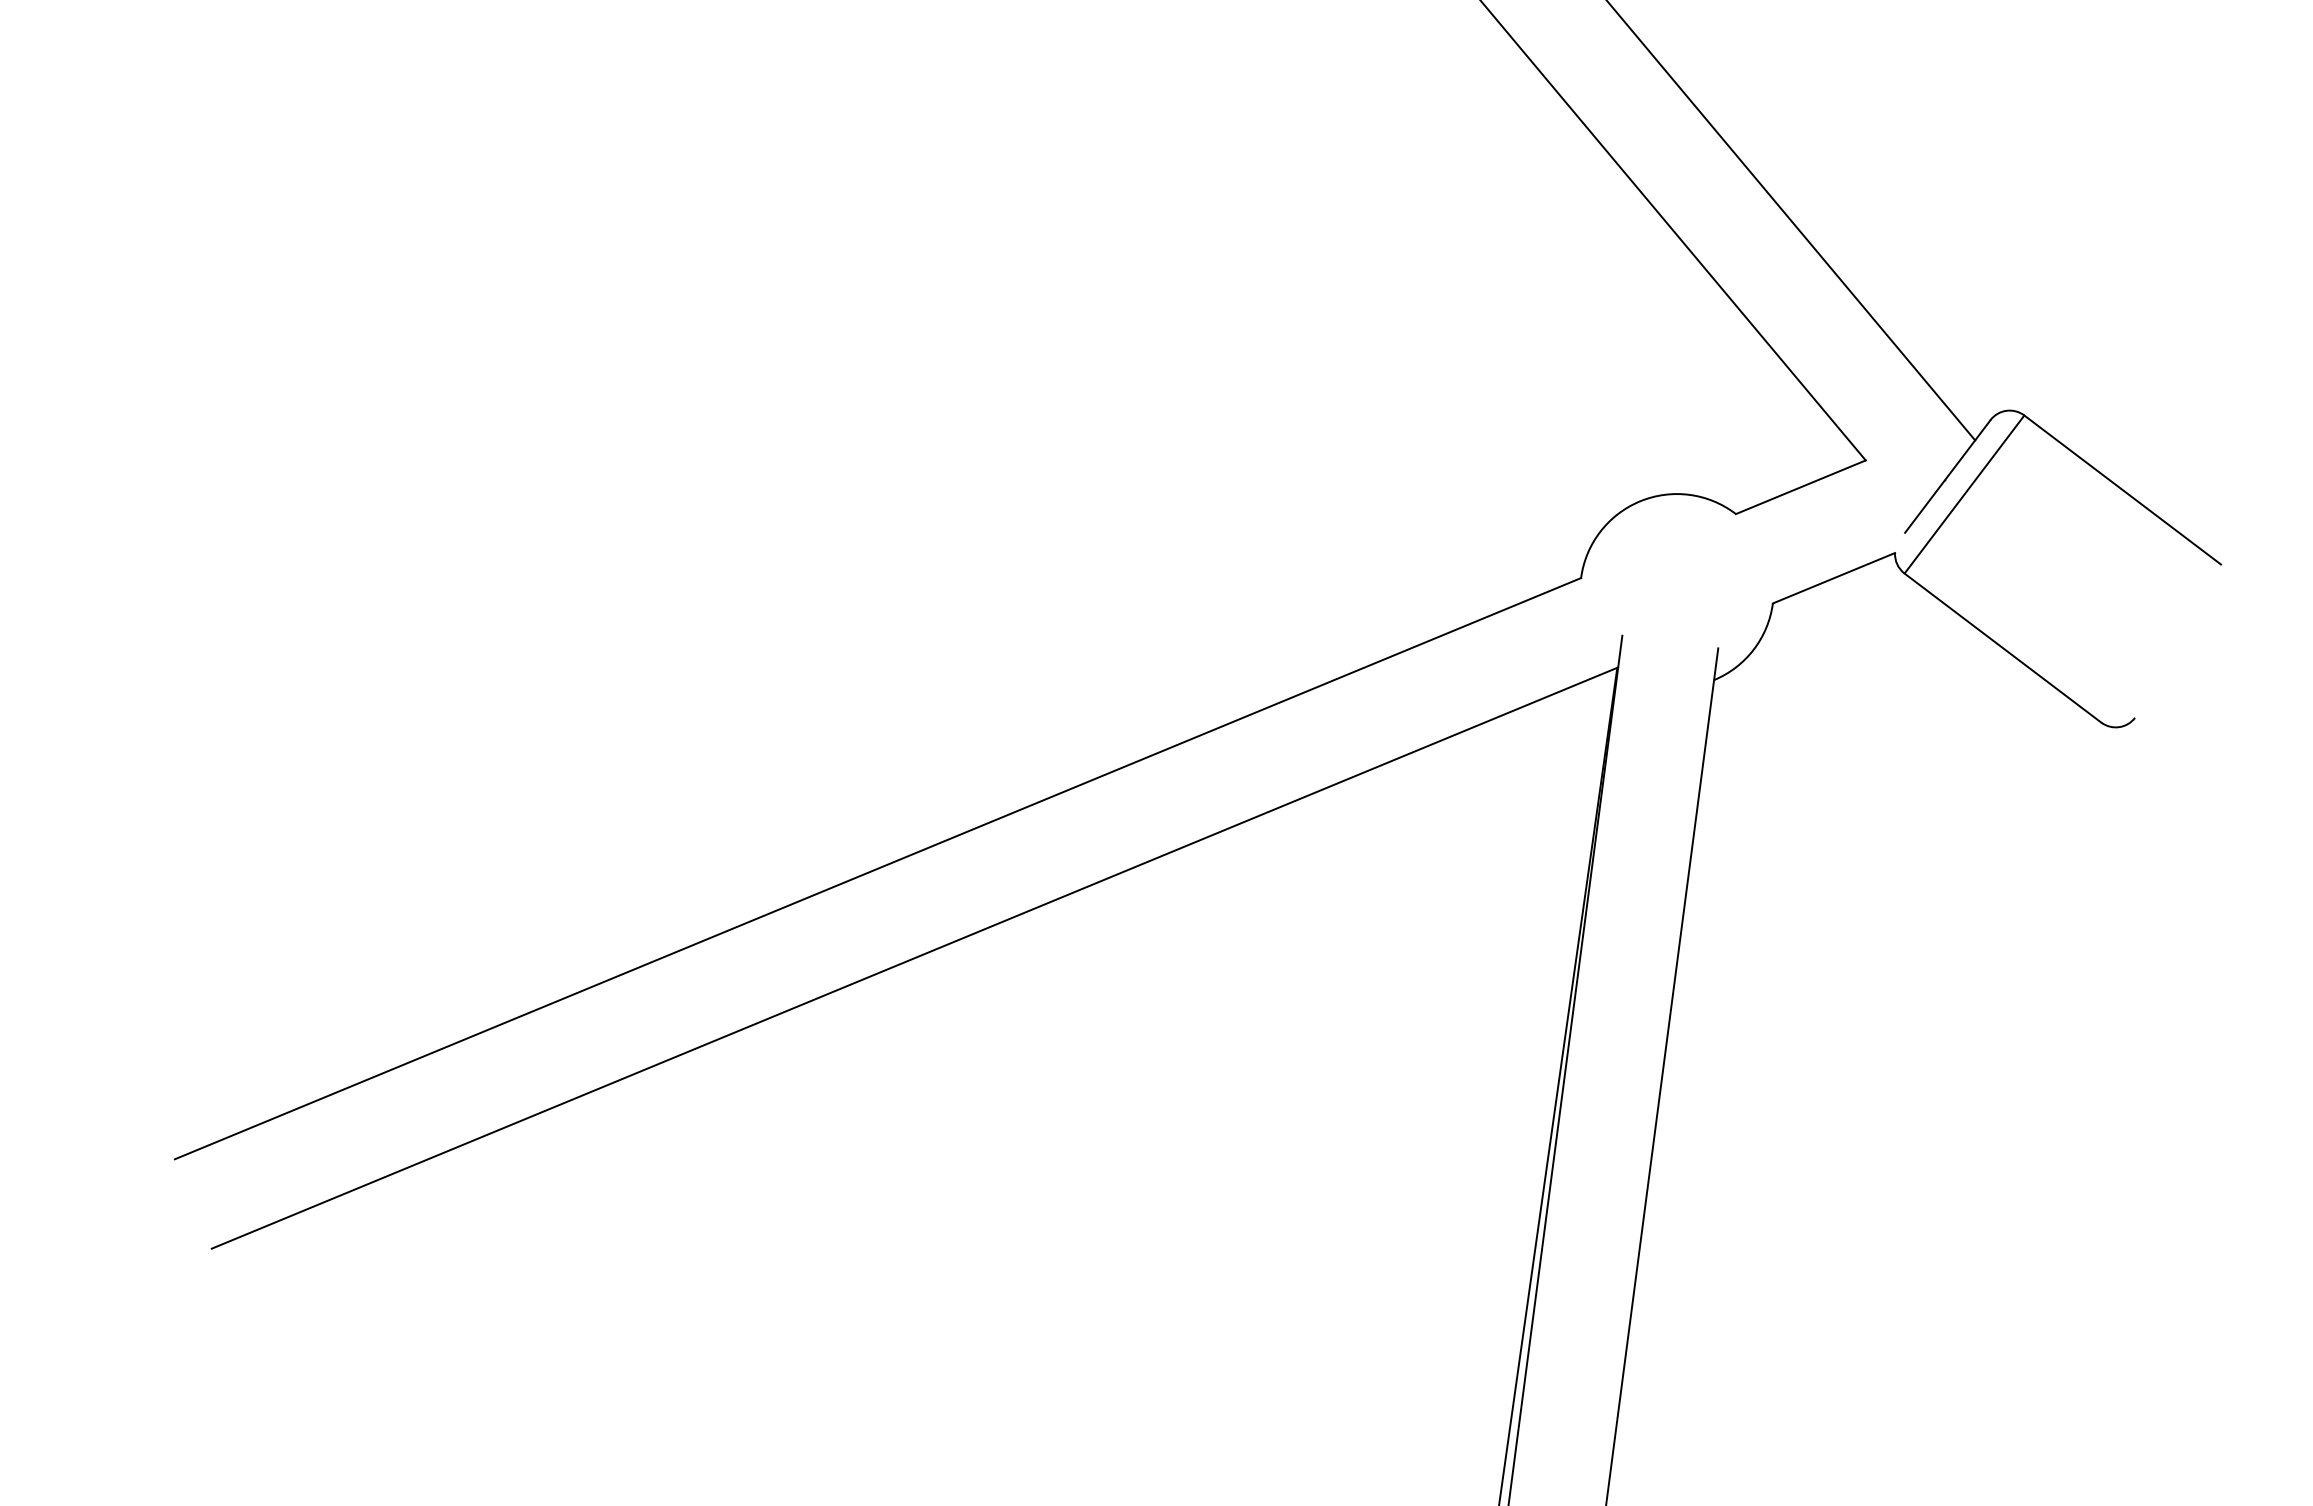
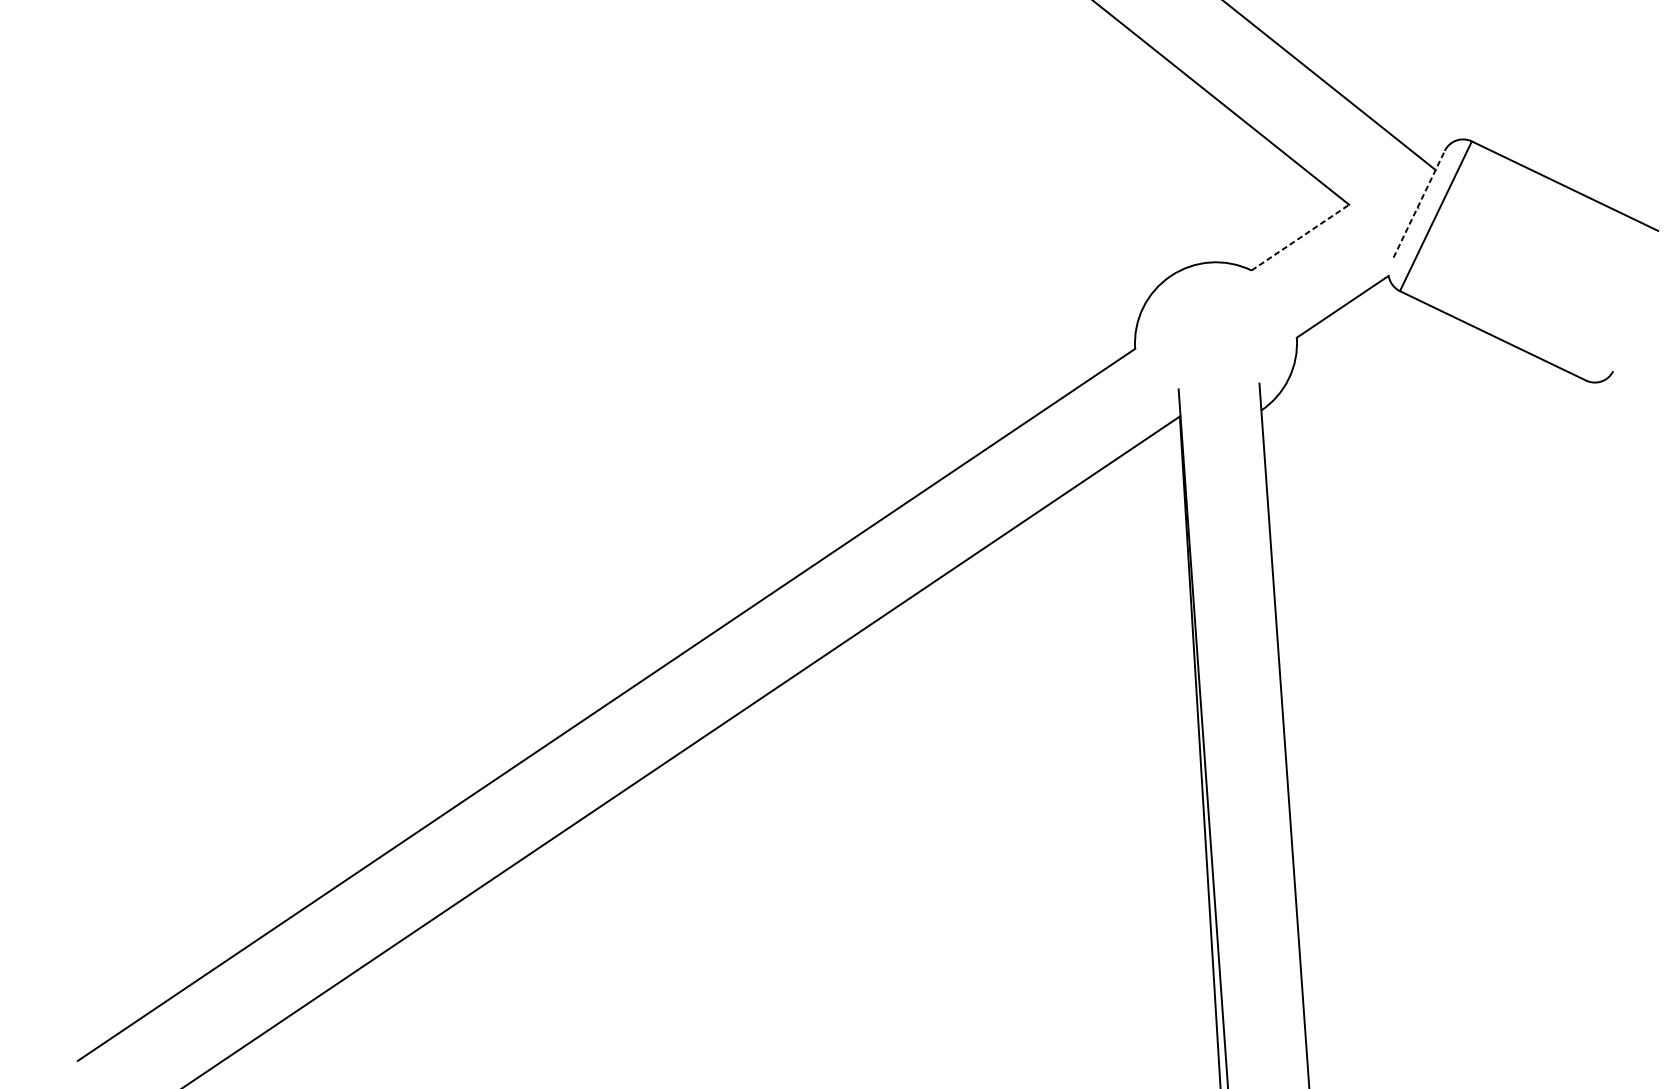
line: (1947, 476) -> (1418, 204), solid -> dashed
line: (1801, 487) -> (1300, 237), solid -> dashed

